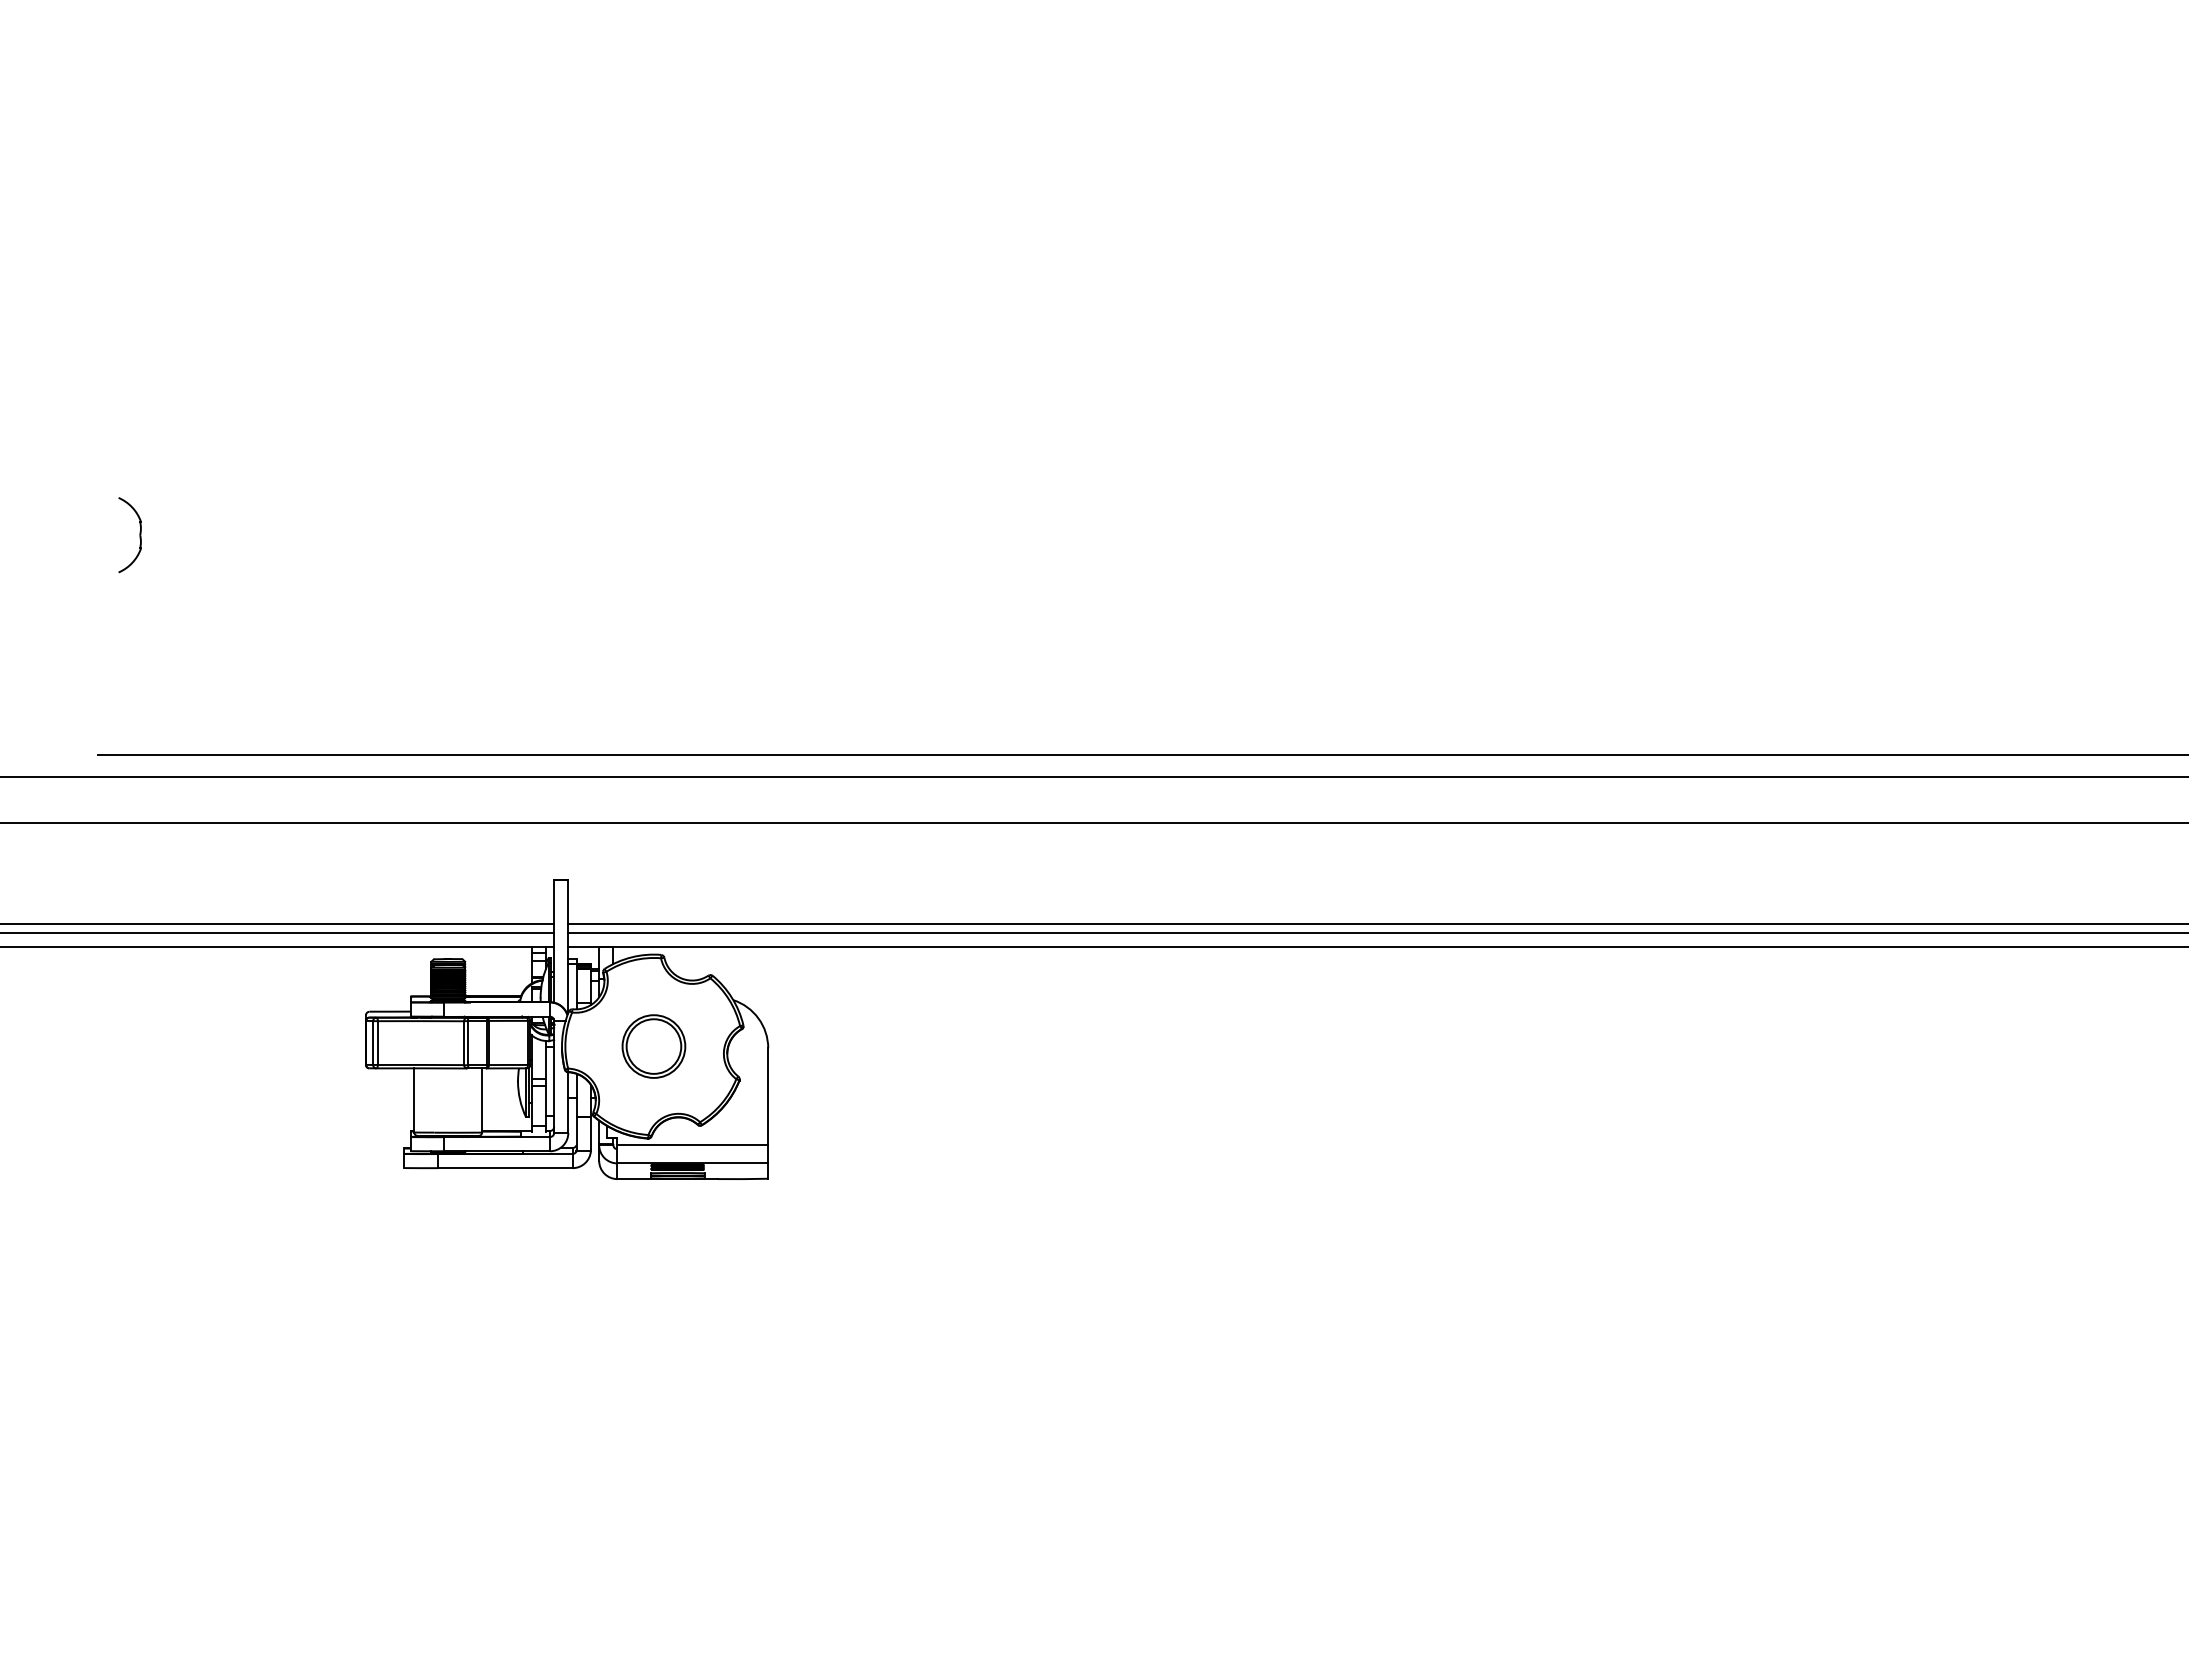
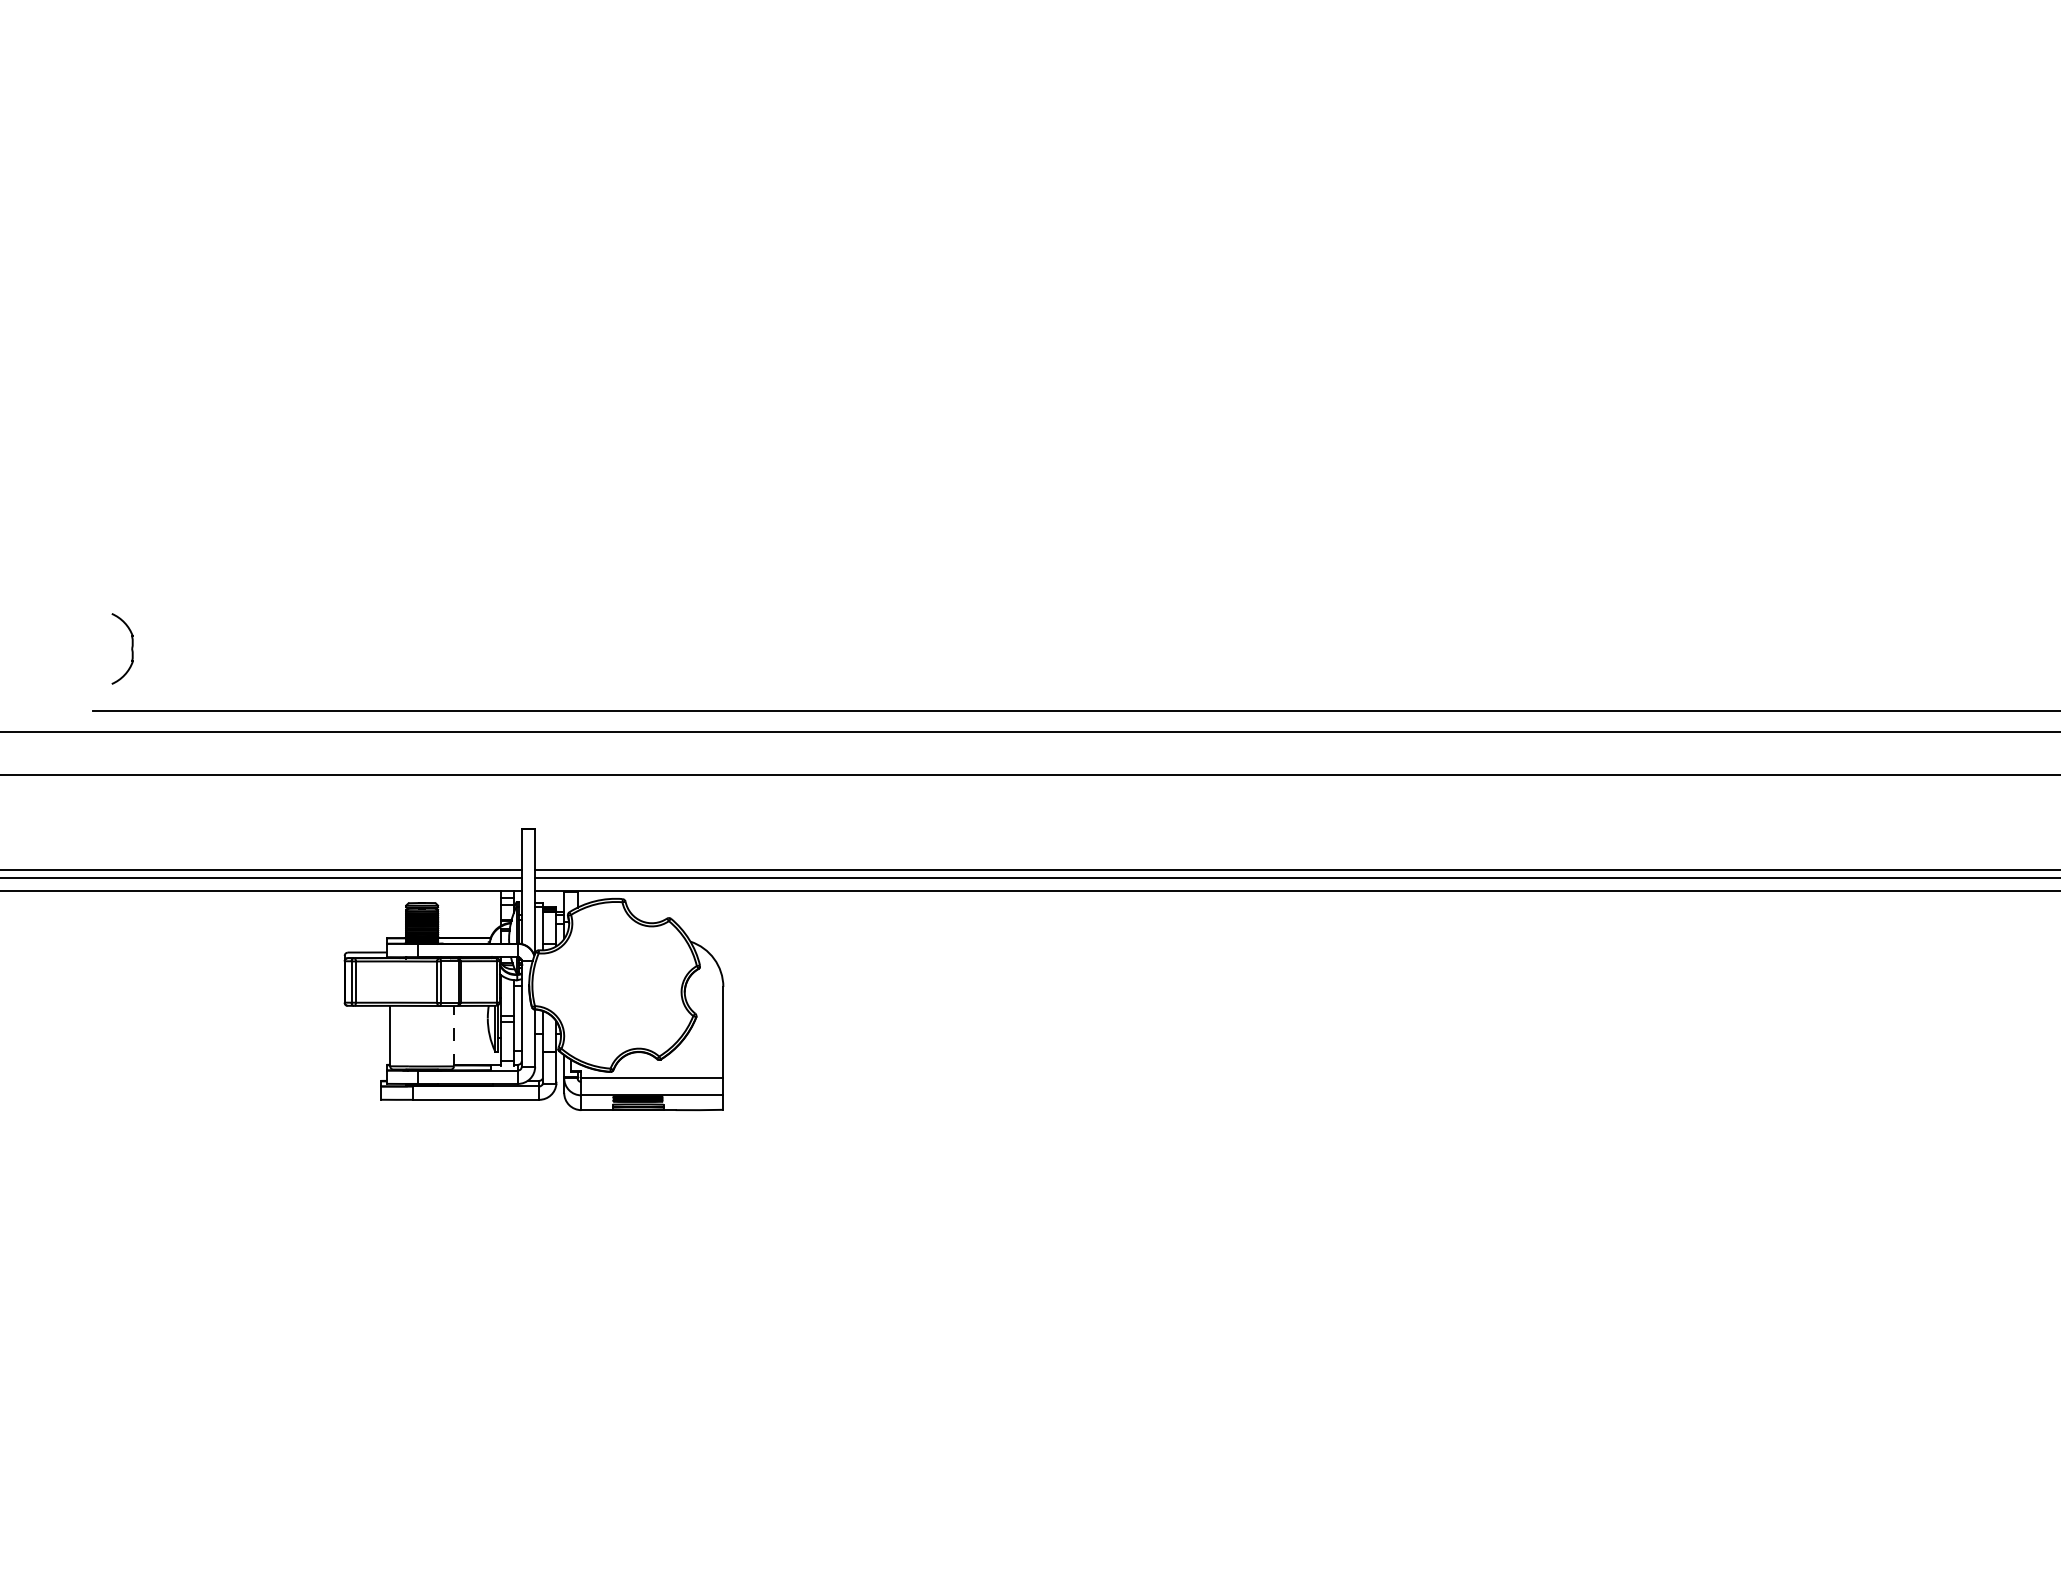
part: (139, 535) -> (131, 649), moved
part: (653, 1046) -> (615, 985), removed
line: (482, 1100) -> (454, 1036), solid -> dashed

